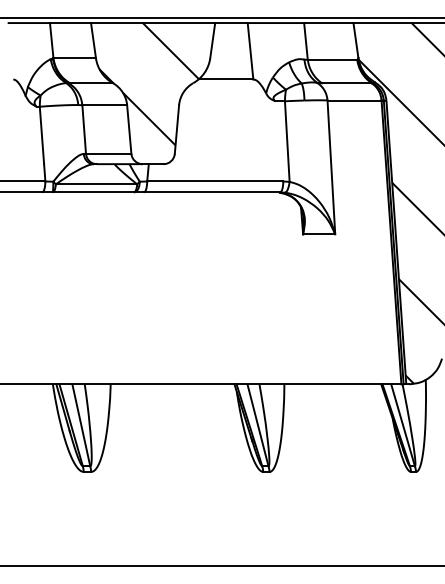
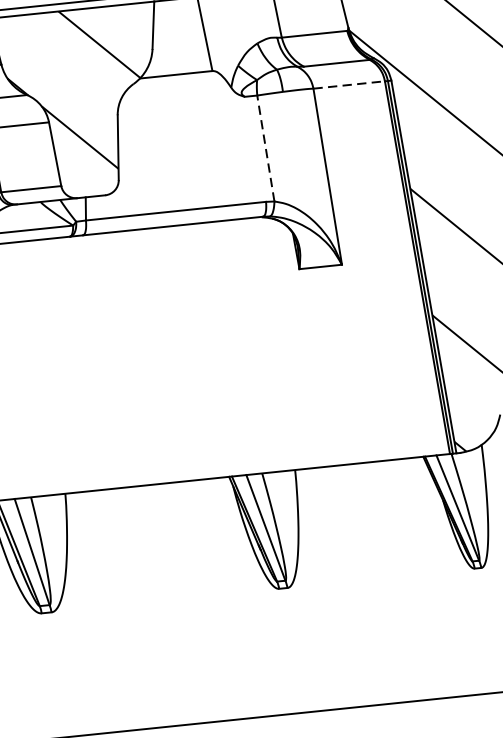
line: (355, 100) -> (350, 84), solid -> dashed
line: (287, 141) -> (266, 148), solid -> dashed

